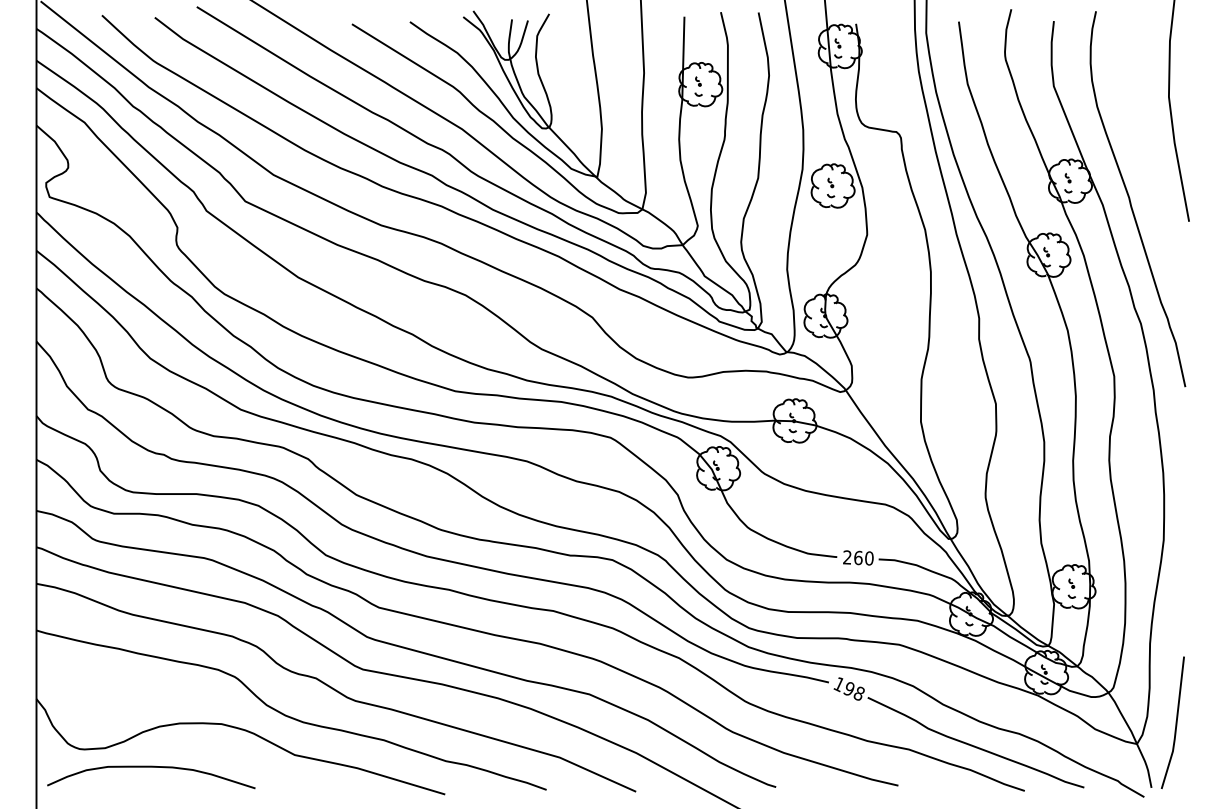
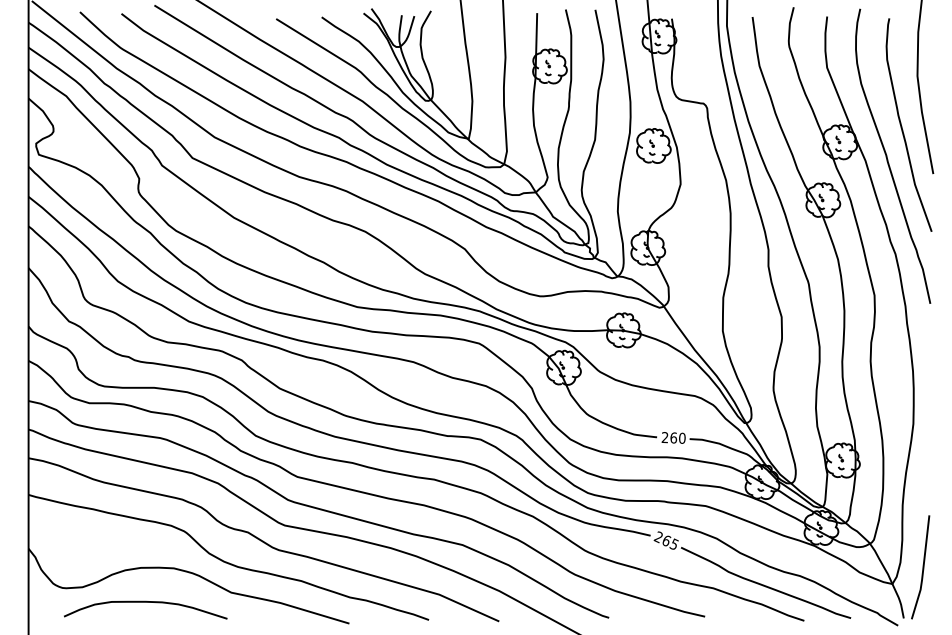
curve: (1149, 161) -> (902, 126), added
text: (847, 688) -> (665, 540), 198 -> 265
curve: (151, 767) -> (145, 602), moved

